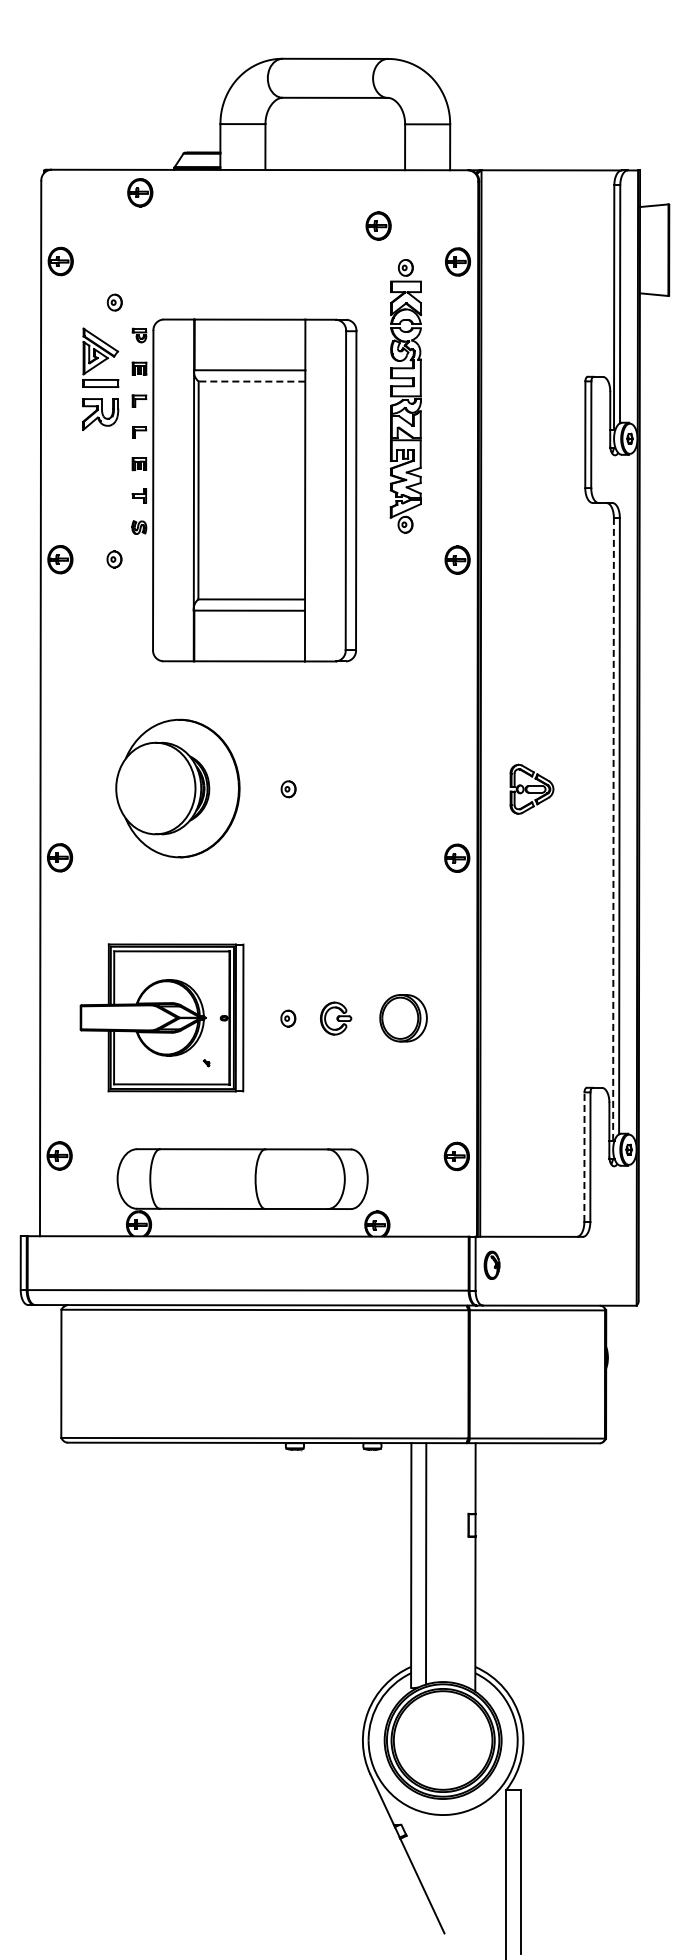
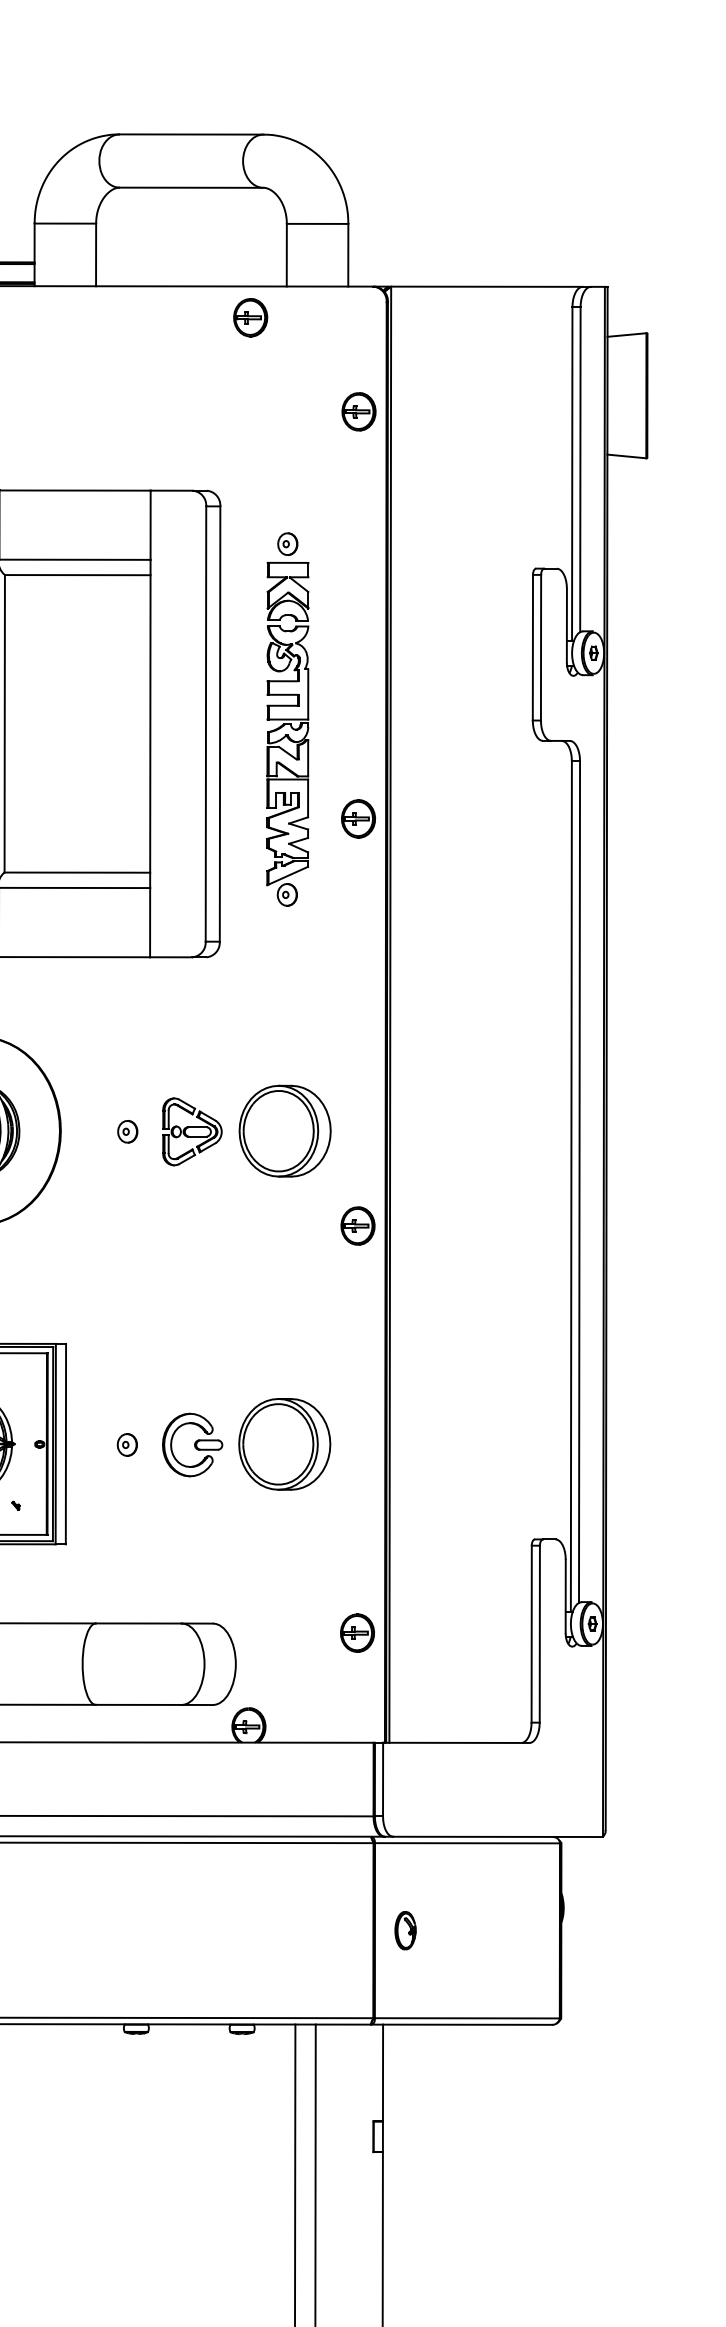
part: (378, 225) -> (250, 316), moved
line: (251, 381) -> (77, 575), dashed -> solid
part: (405, 396) -> (287, 719), moved
part: (403, 788) -> (284, 1130), added
part: (531, 788) -> (191, 1130), moved
line: (613, 829) -> (571, 1186), dashed -> solid
part: (335, 1018) -> (191, 1444), size x1.43
part: (403, 1018) -> (284, 1444), size x1.43
line: (584, 1157) -> (531, 1634), dashed -> solid
part: (491, 1264) -> (404, 1929), moved

